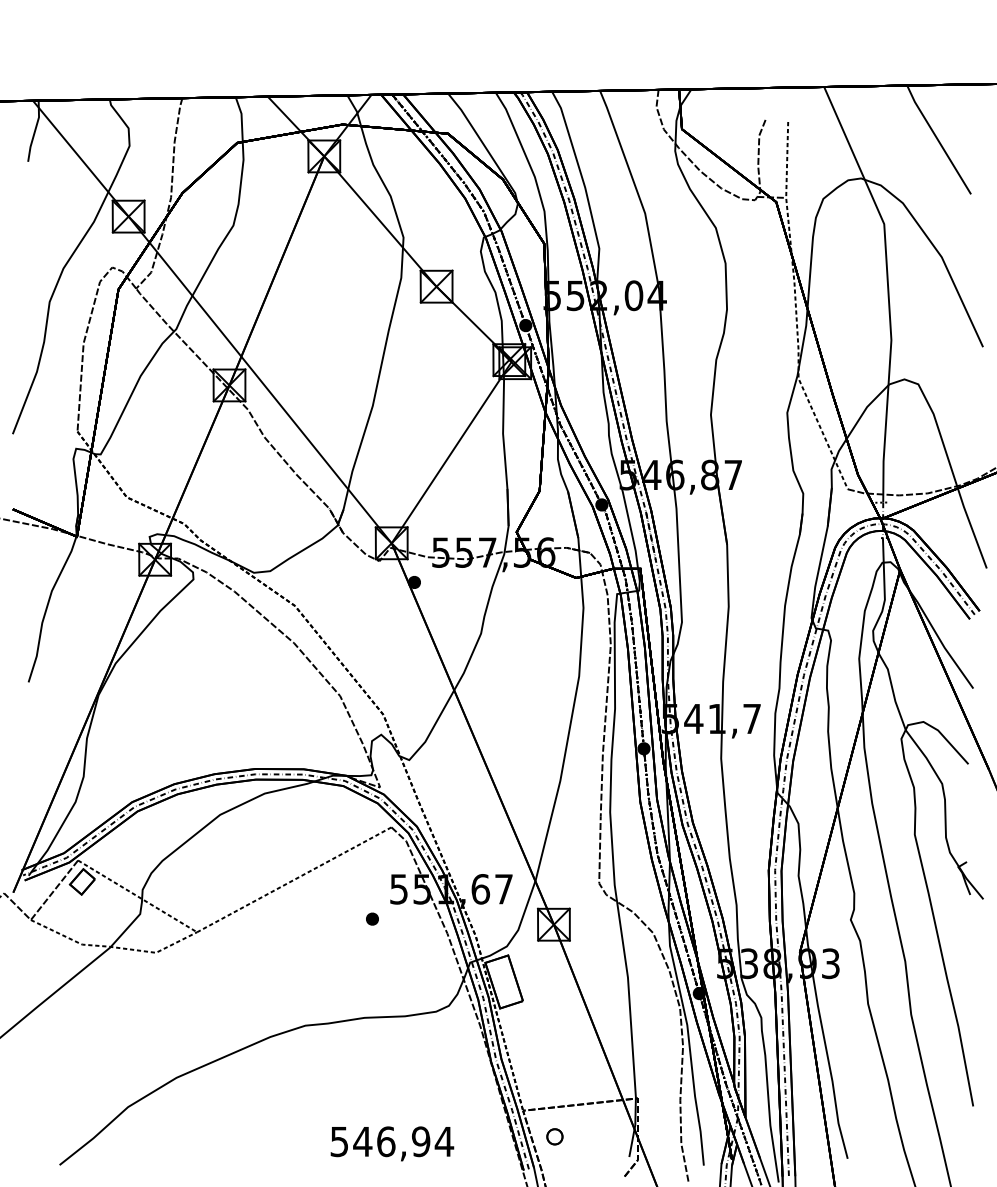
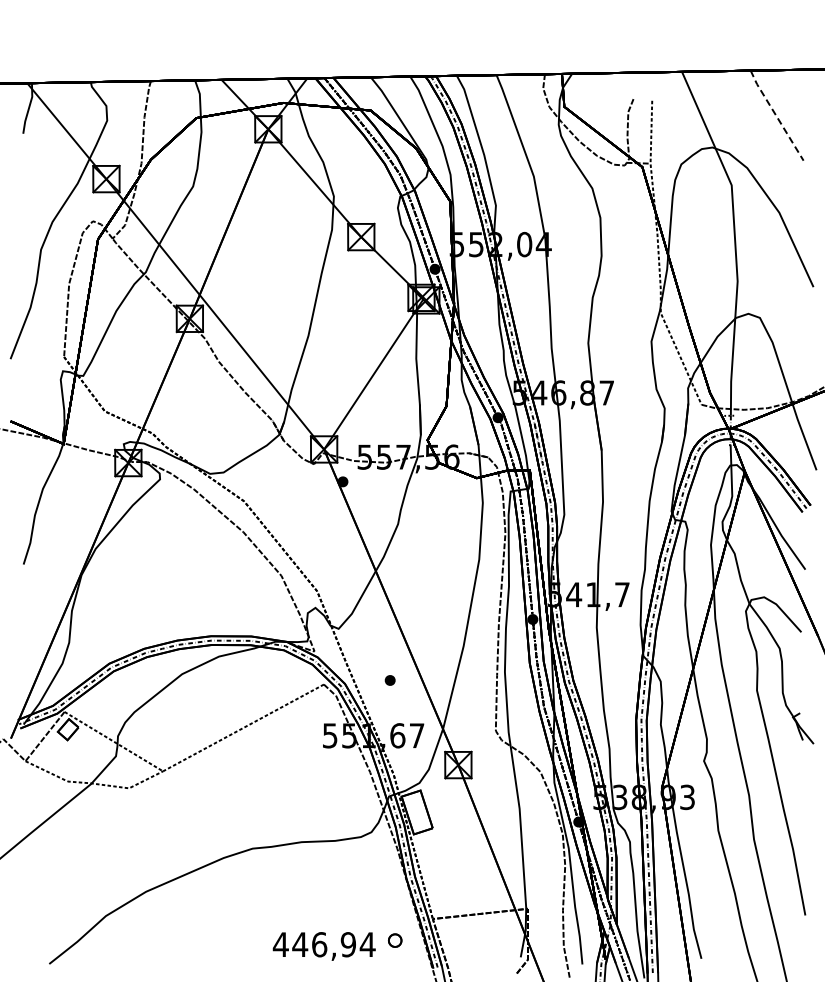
line: (938, 139) -> (776, 115), solid -> dashed
part: (371, 919) -> (389, 680), moved
part: (555, 1136) -> (395, 940), moved
text: (338, 1141) -> (280, 944), 546,94 -> 446,94

